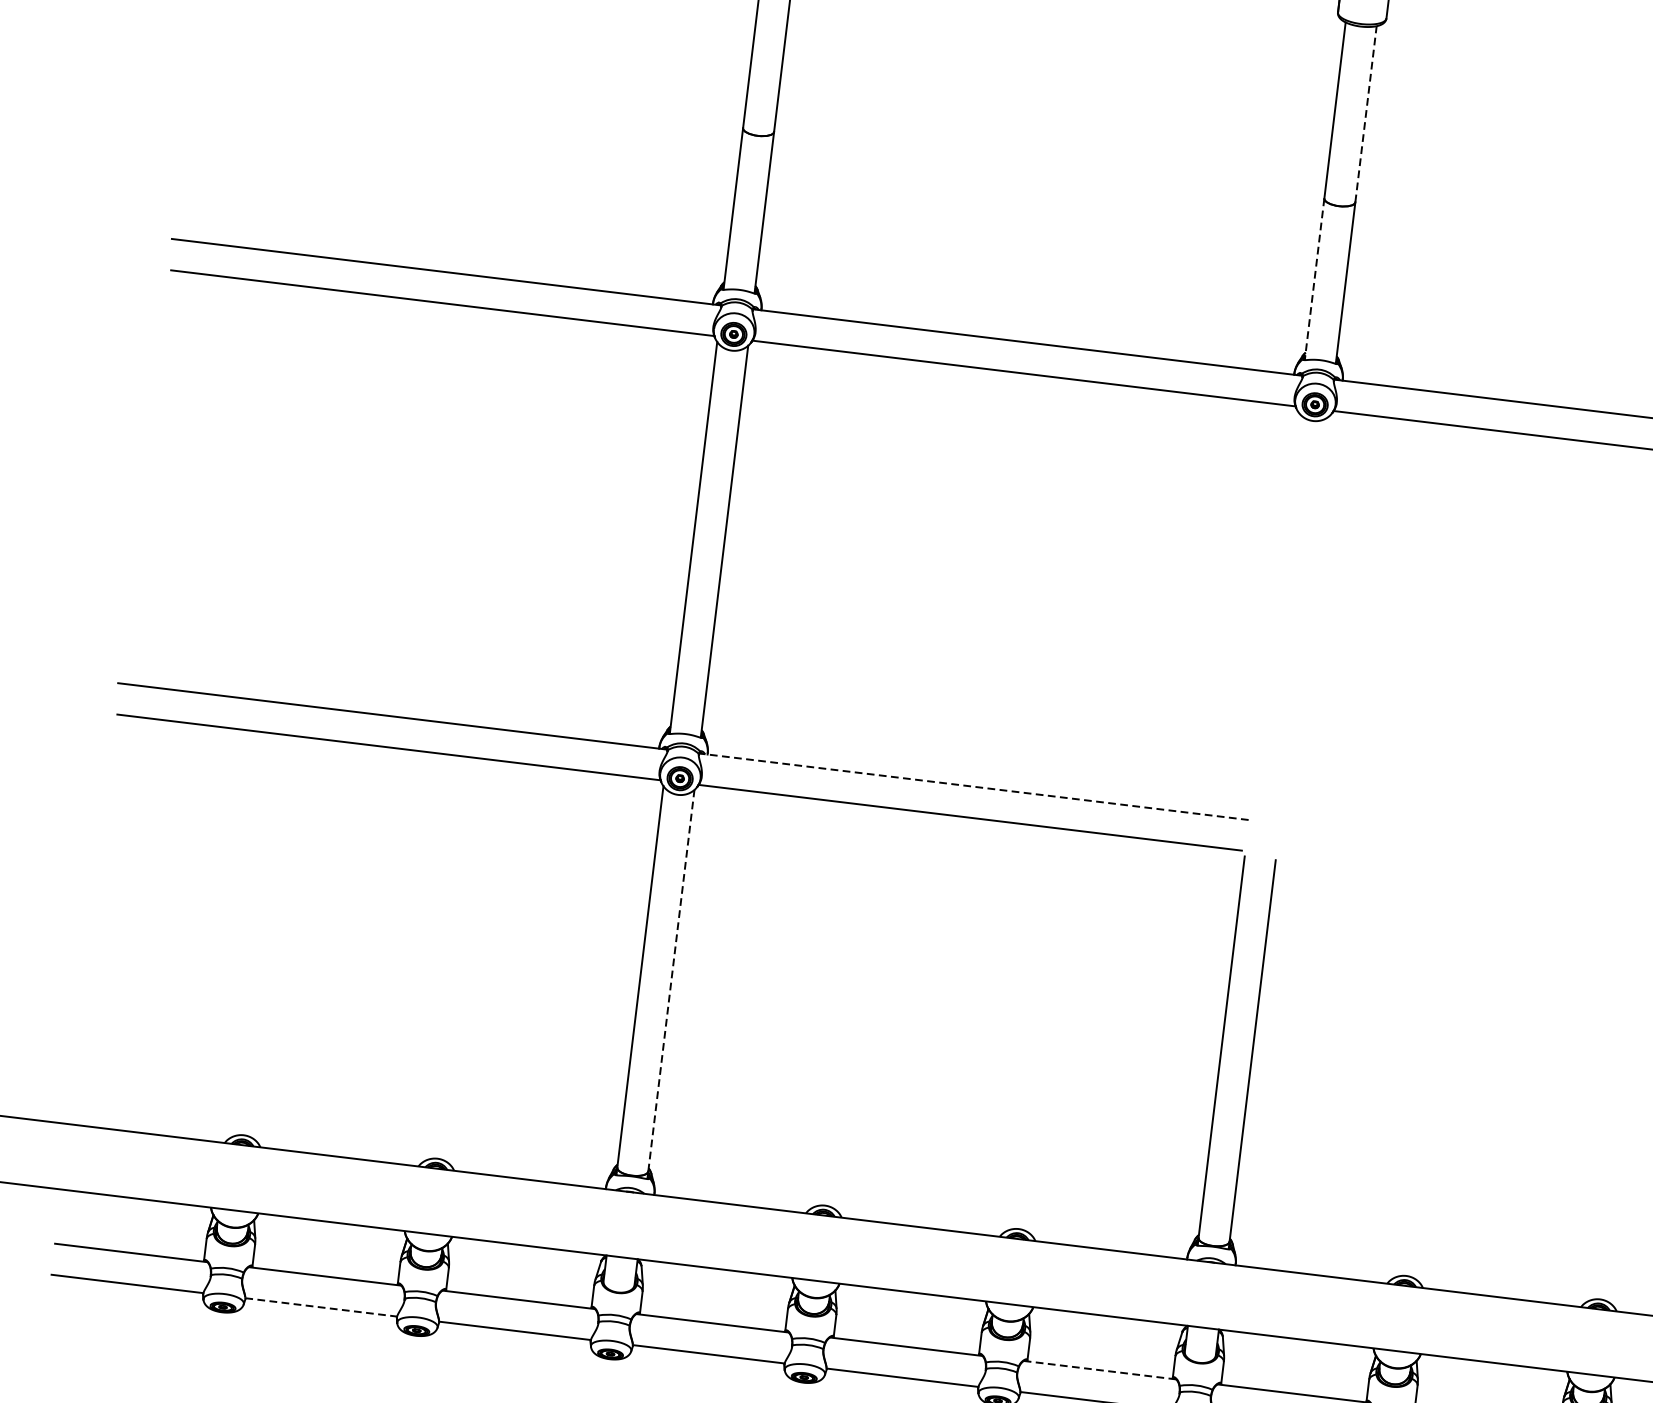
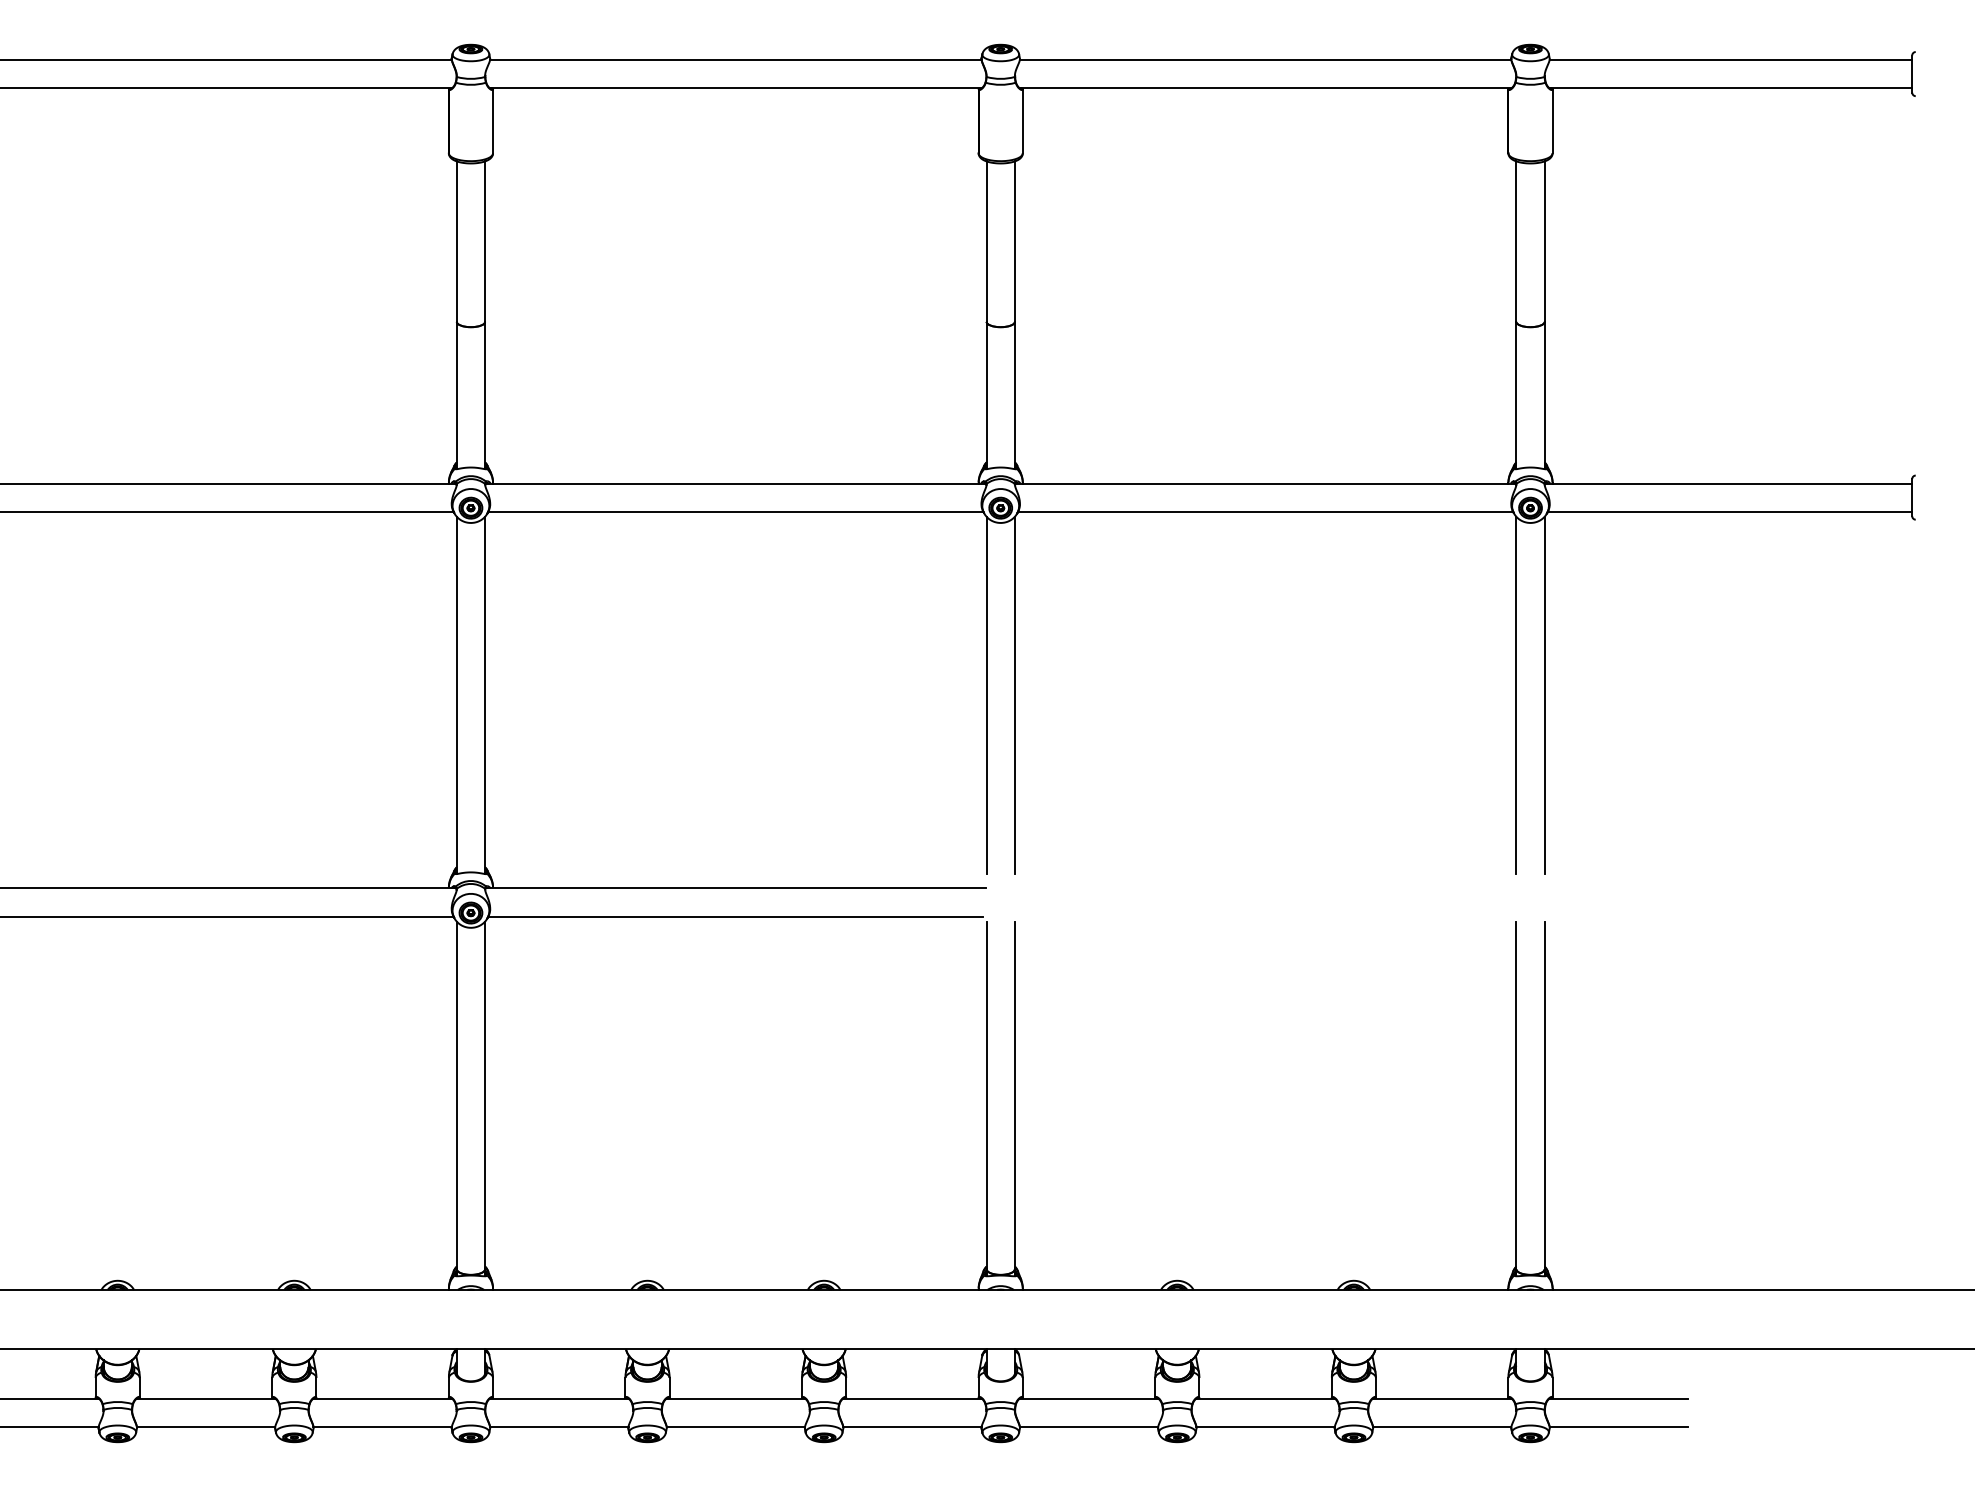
line: (1365, 114) -> (1014, 241), dashed -> solid
line: (1314, 279) -> (986, 395), dashed -> solid
line: (1274, 608) -> (986, 695), added
line: (1305, 611) -> (1014, 694), added
line: (973, 786) -> (735, 888), dashed -> solid
line: (671, 980) -> (485, 1095), dashed -> solid
line: (321, 1308) -> (206, 1427), dashed -> solid
line: (1099, 1369) -> (911, 1398), dashed -> solid

